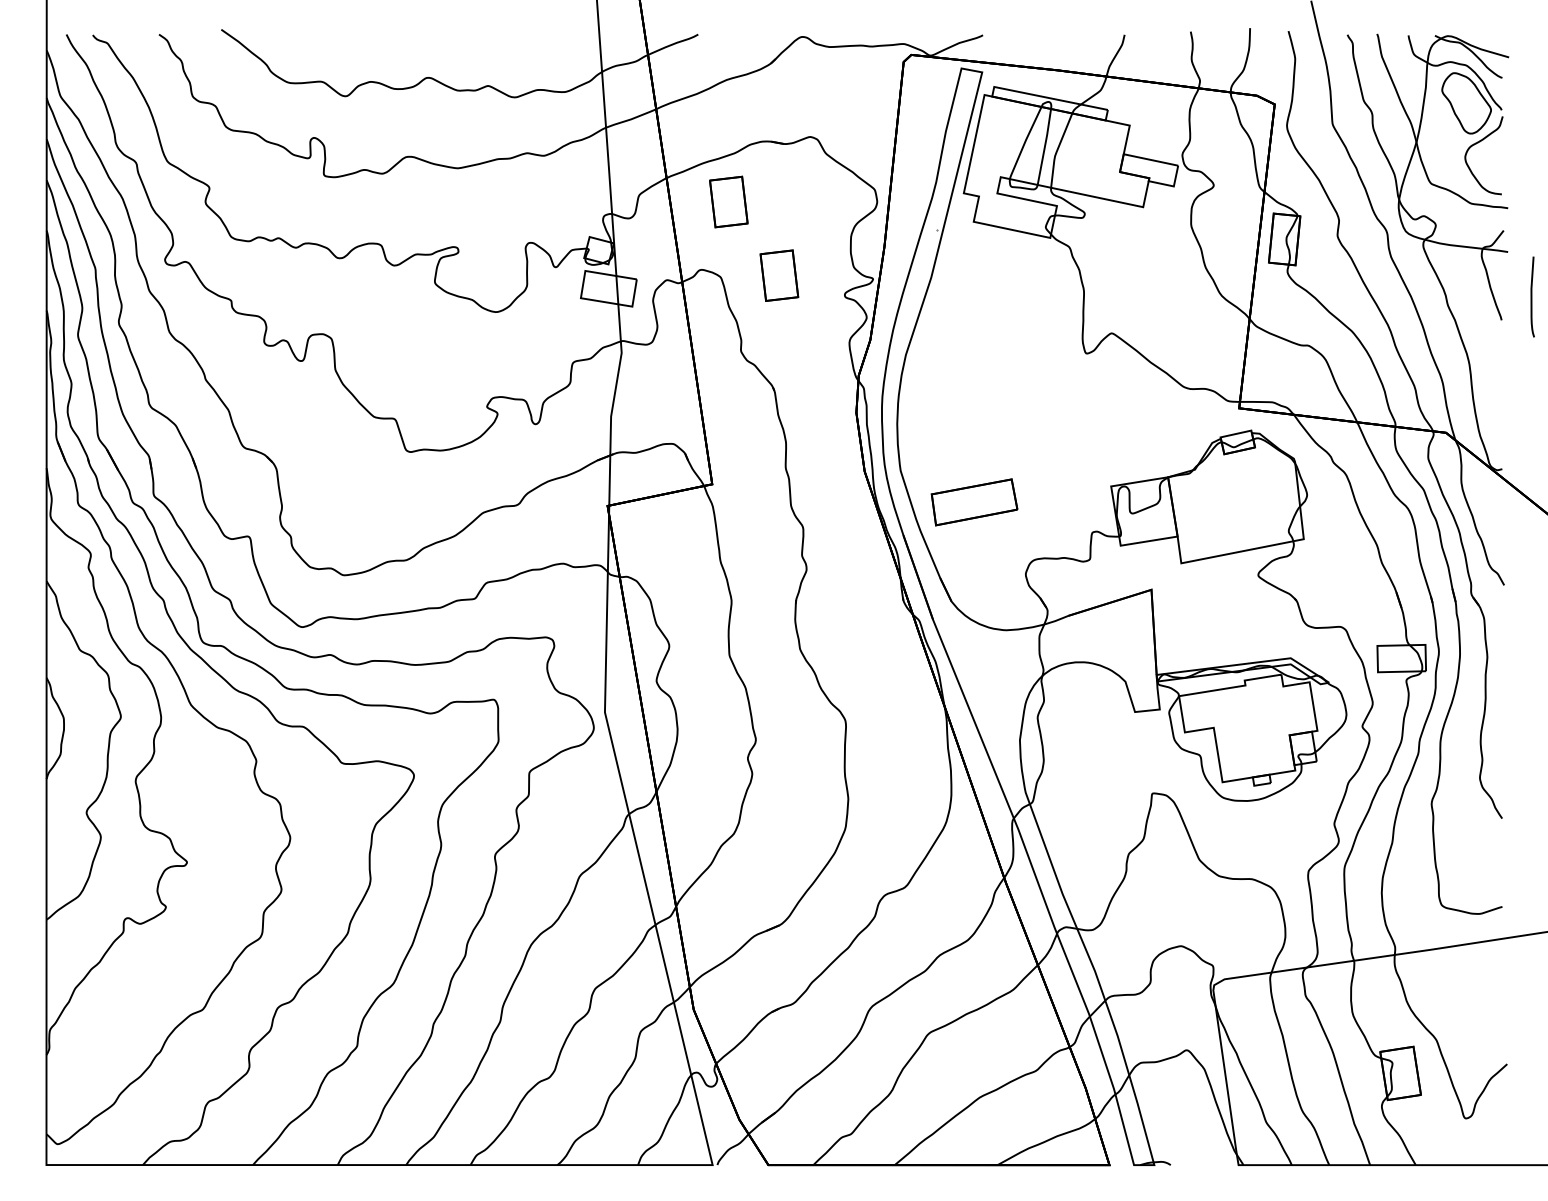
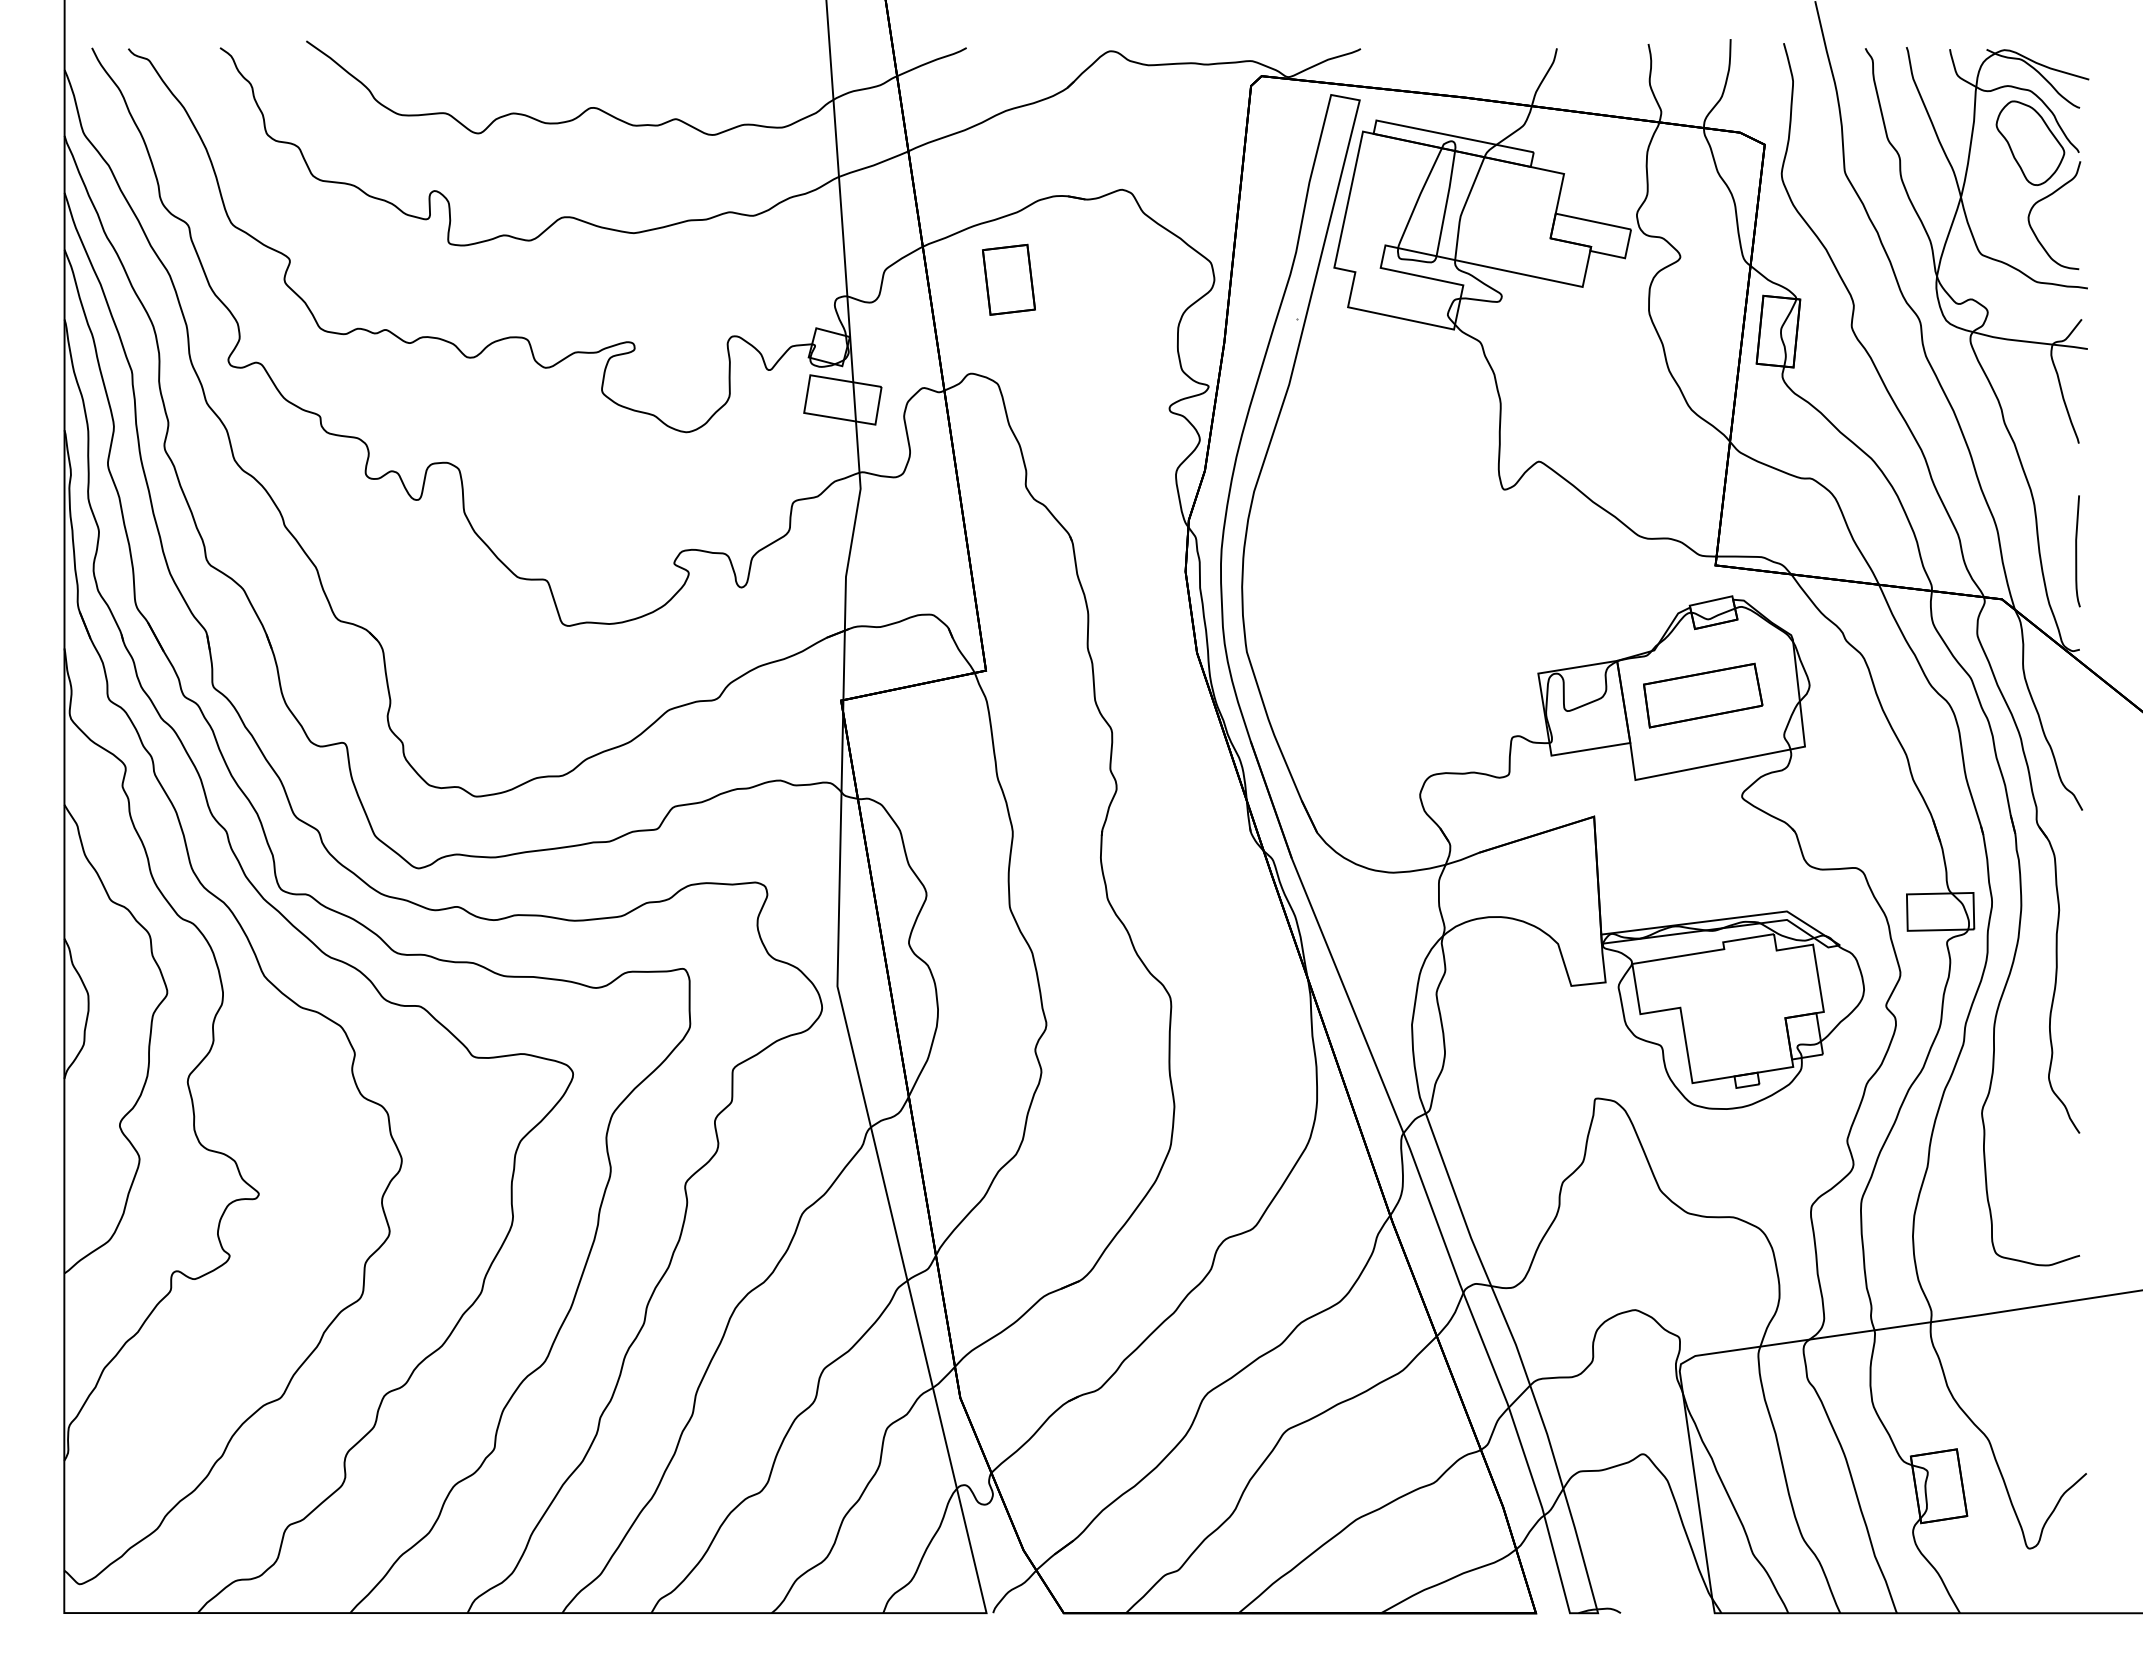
part: (779, 275) -> (1078, 381), removed
curve: (1532, 297) -> (2077, 551), moved
part: (974, 502) -> (1703, 695), moved

